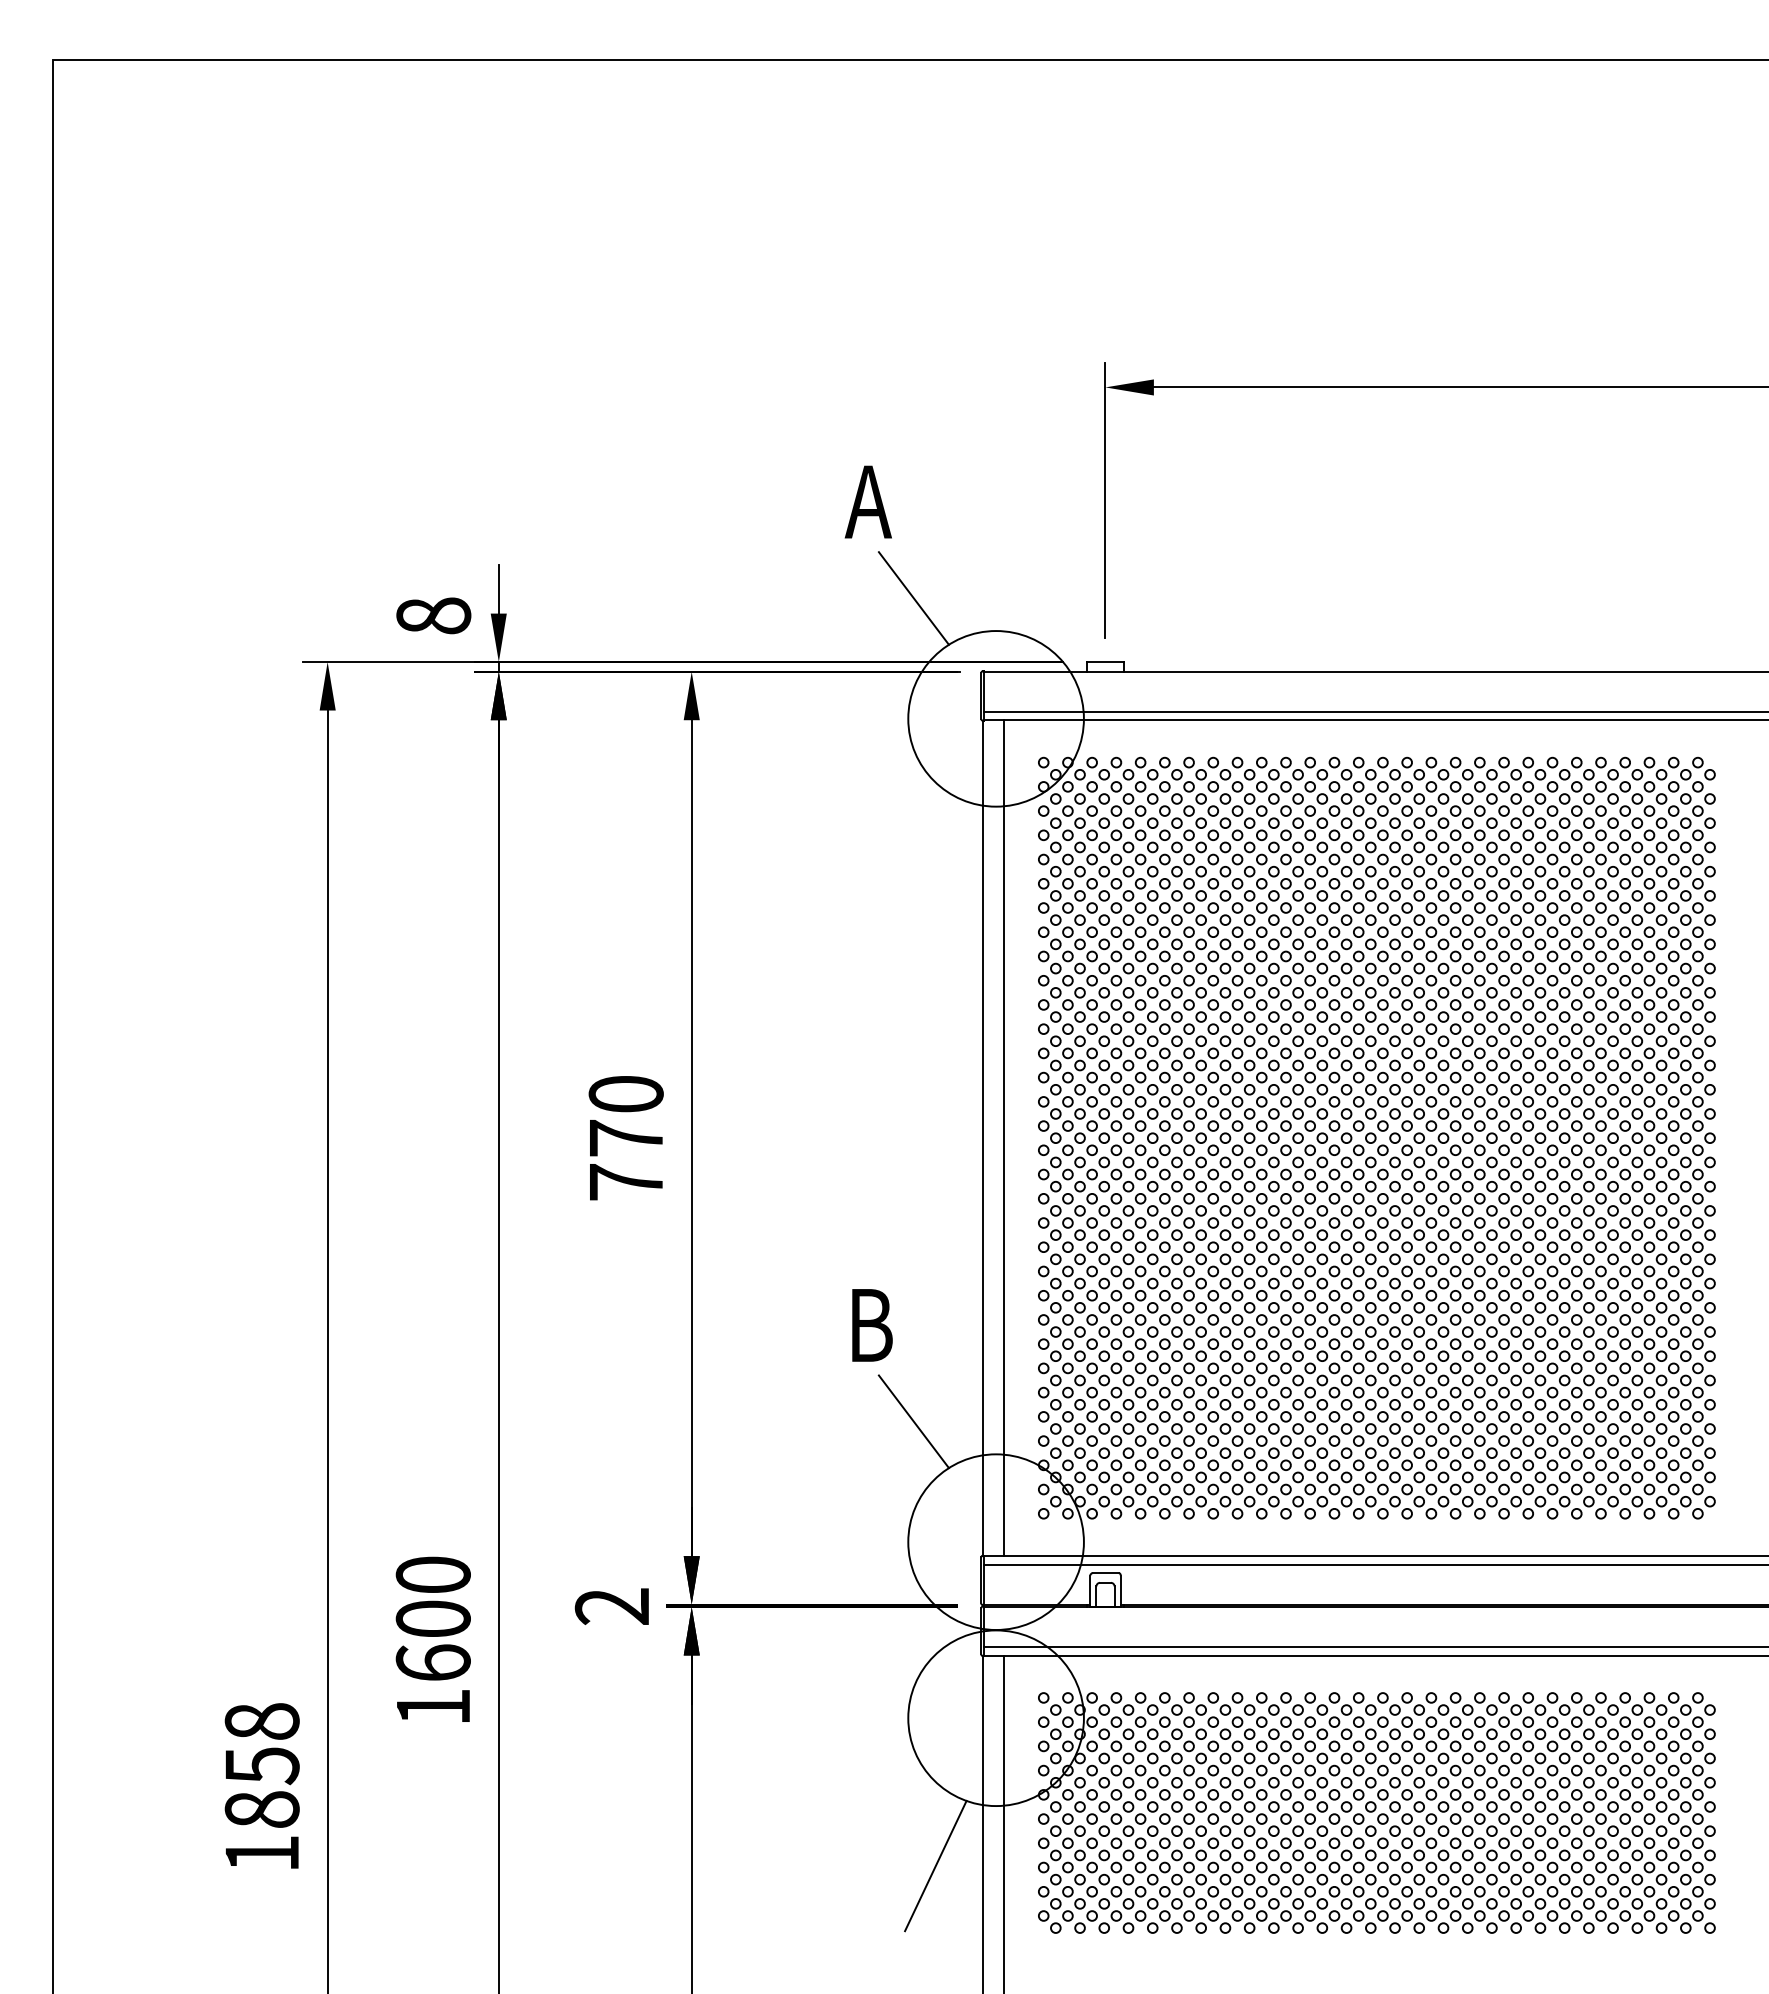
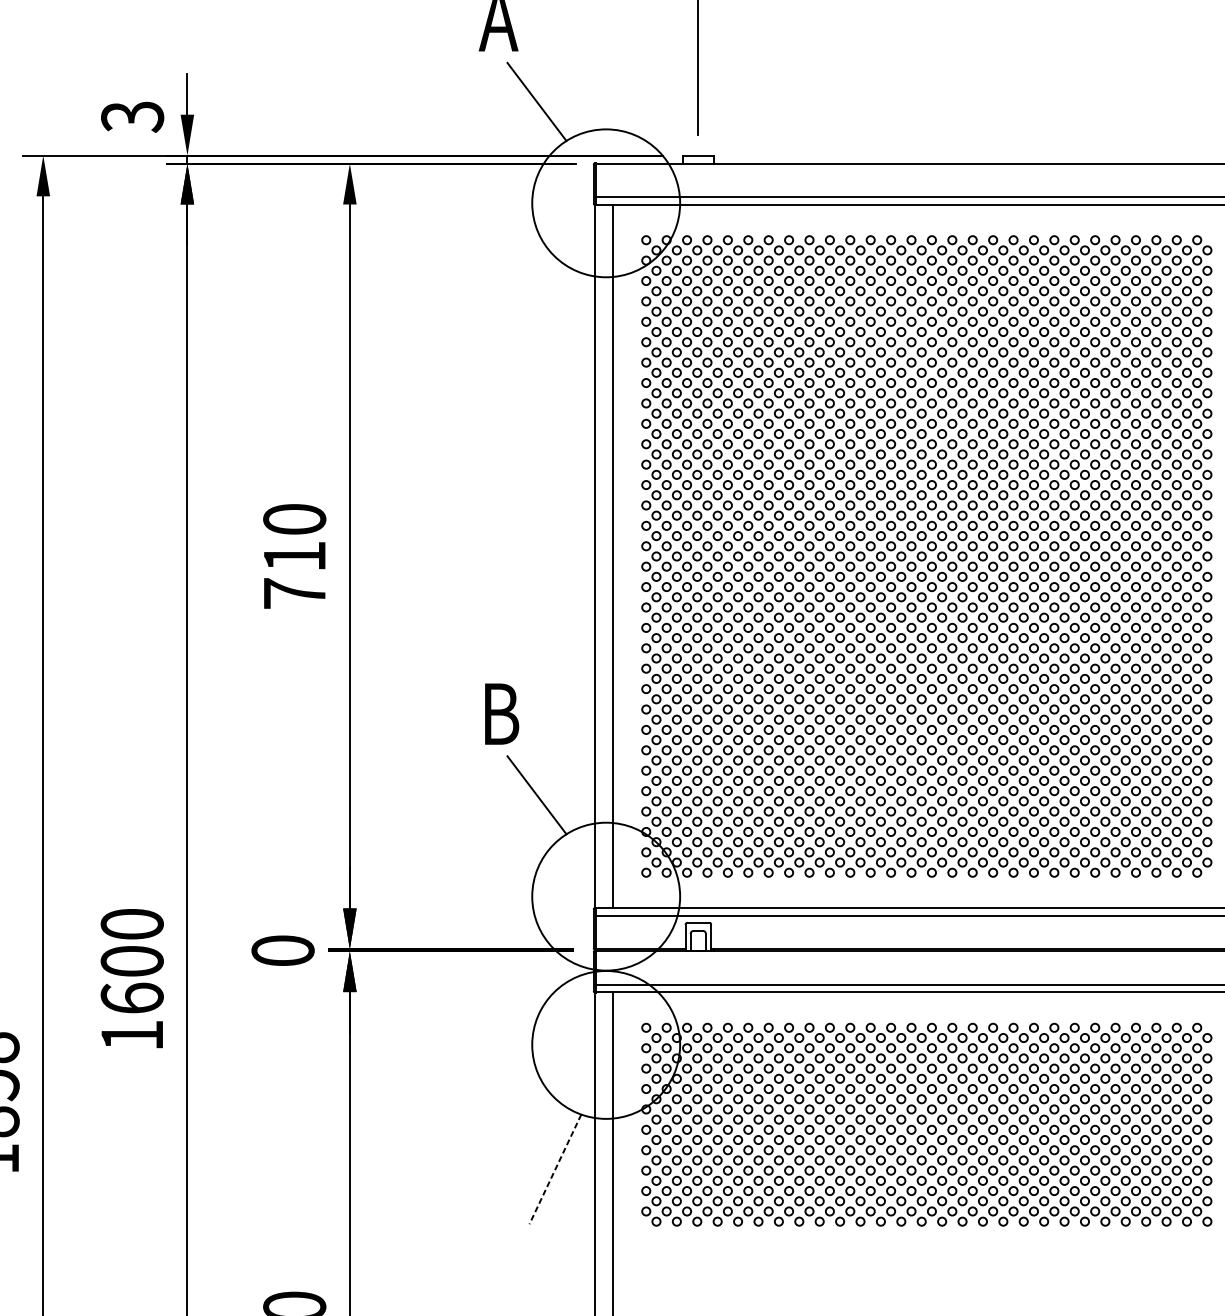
text: (433, 616) -> (132, 117), 8 -> 3
text: (626, 1137) -> (294, 555), 770 -> 710
text: (612, 1606) -> (283, 950), 2 -> 0
line: (935, 1866) -> (555, 1169), solid -> dashed

